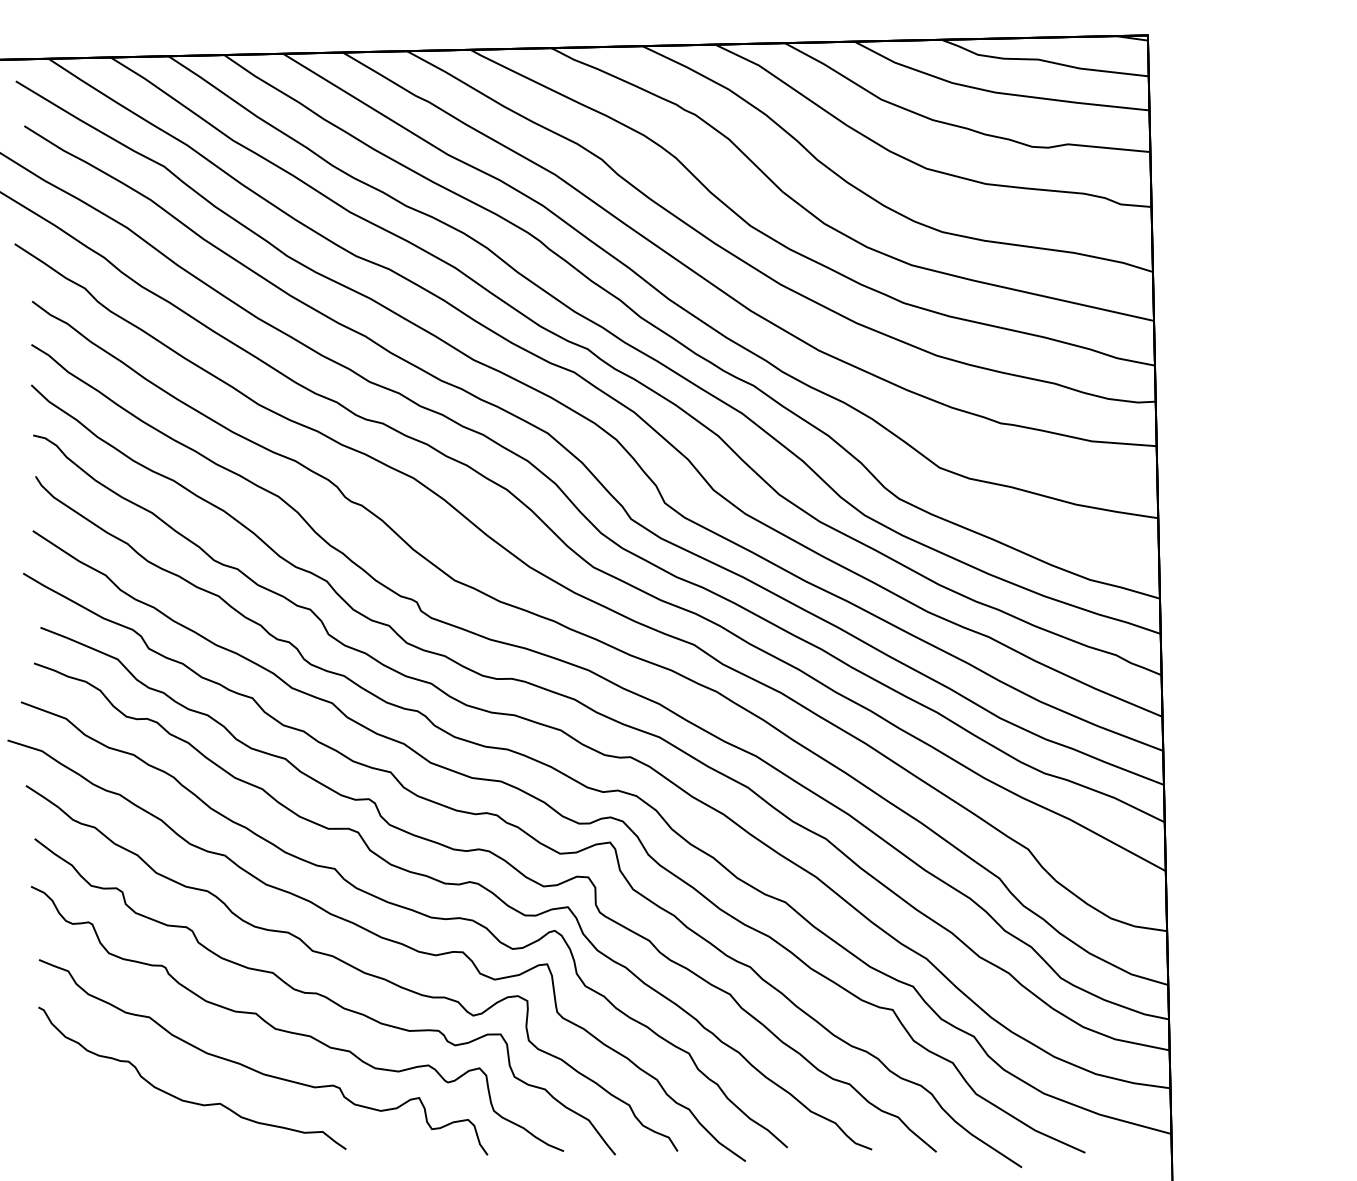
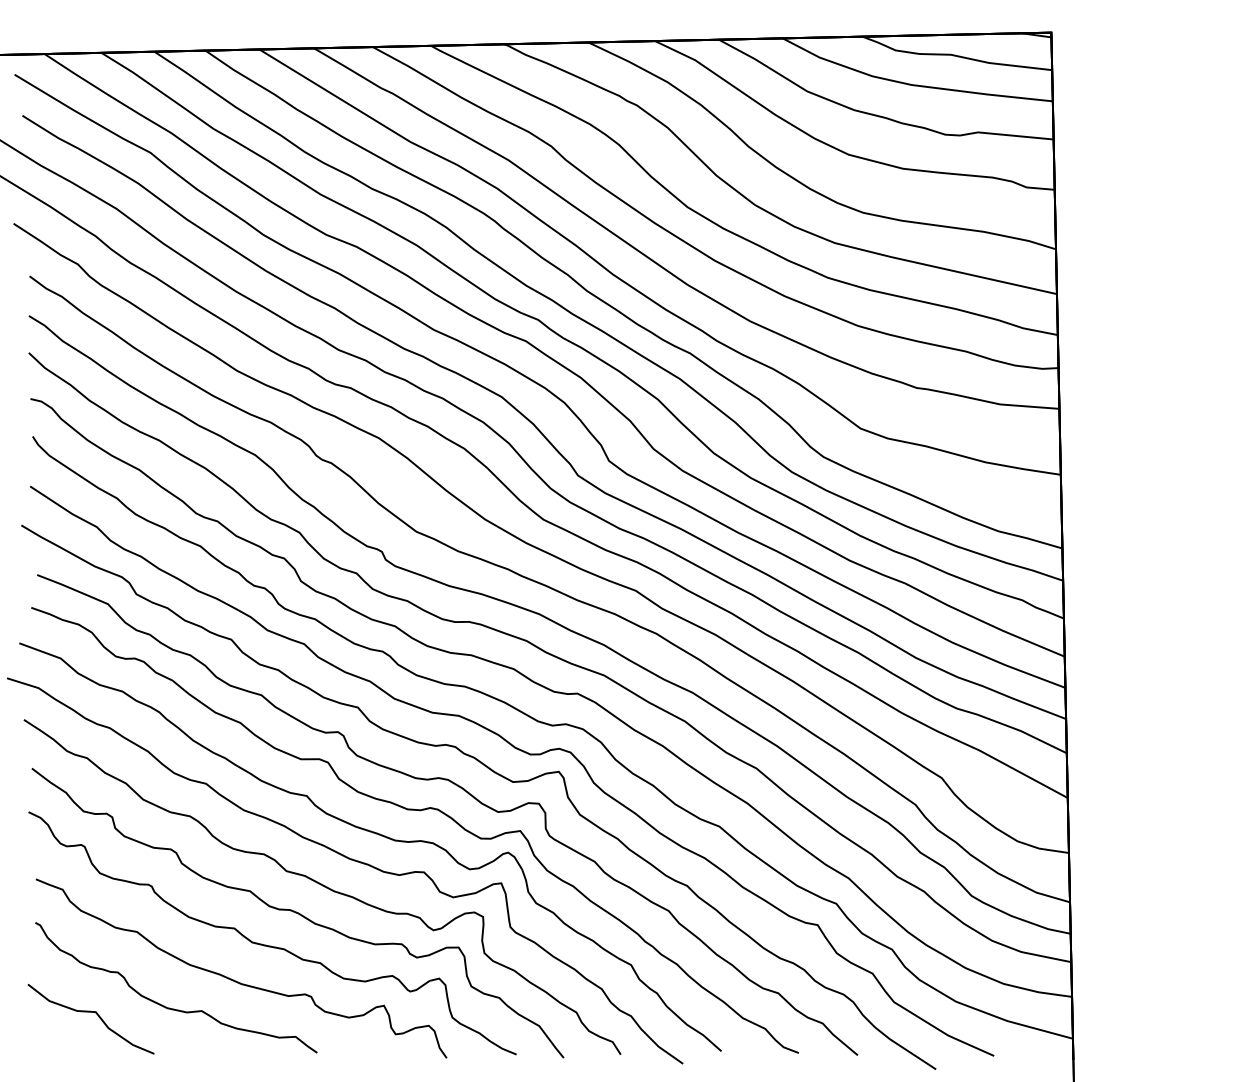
curve: (99, 1105) -> (91, 1012), added

